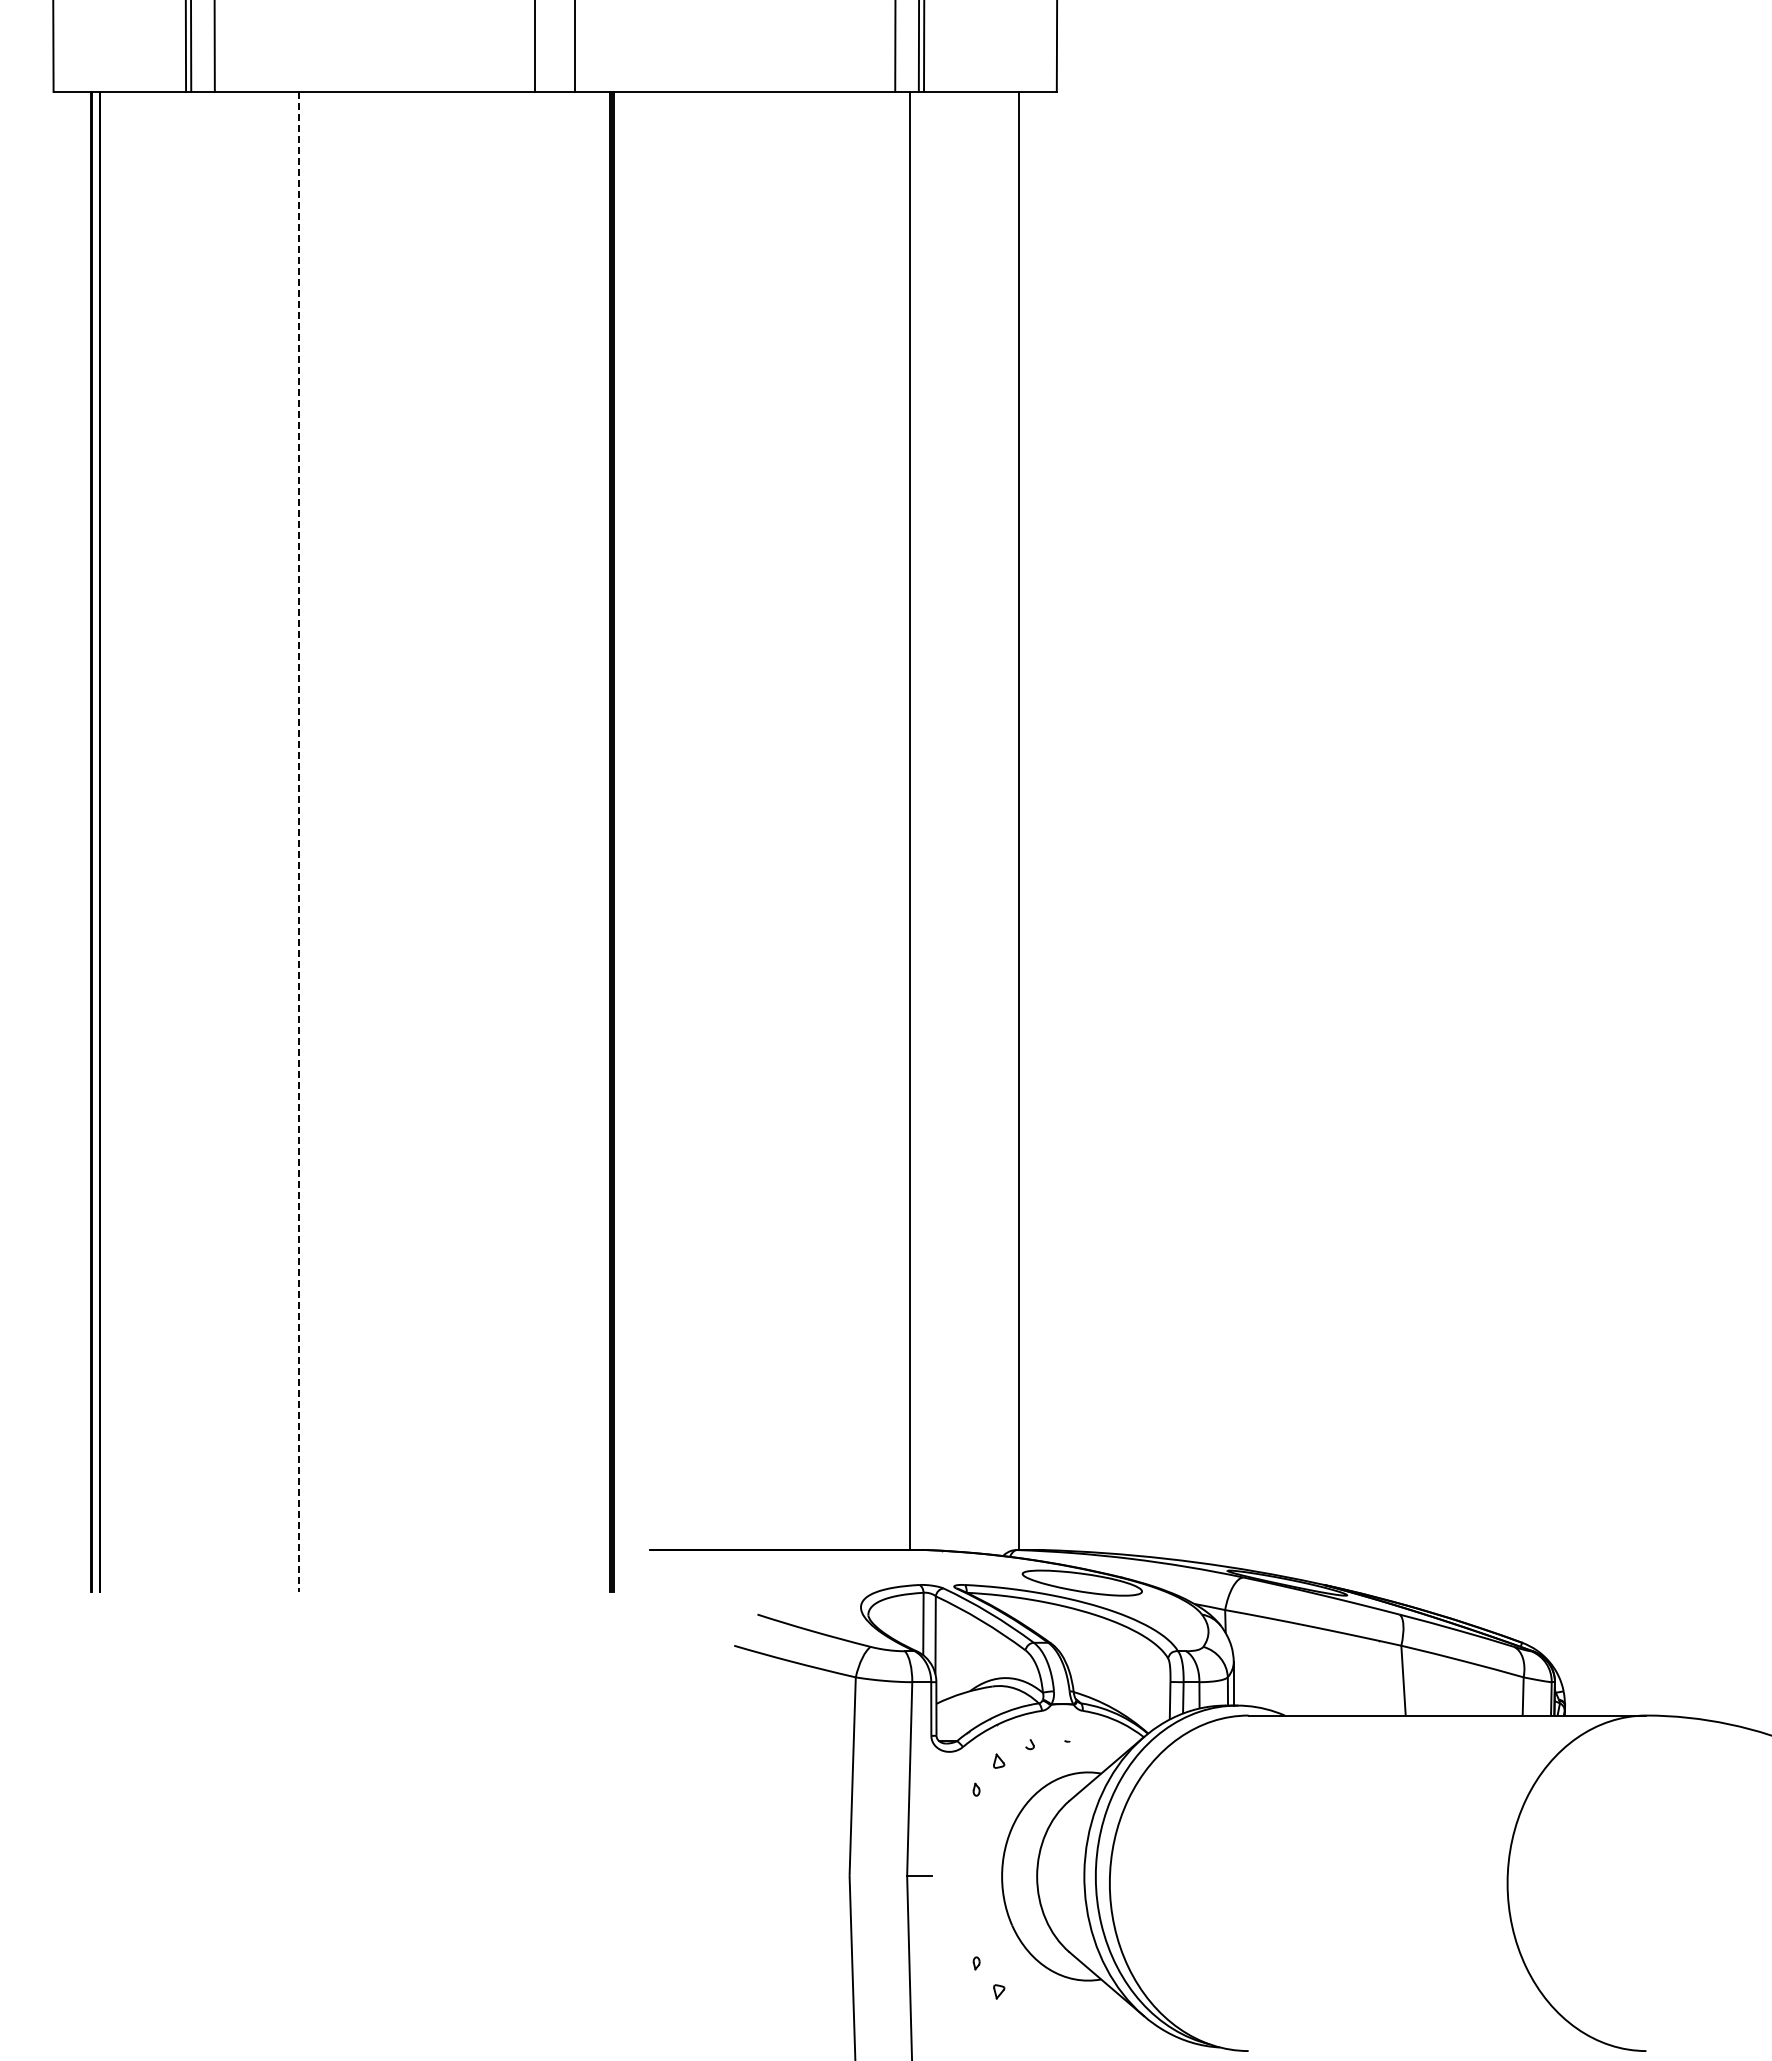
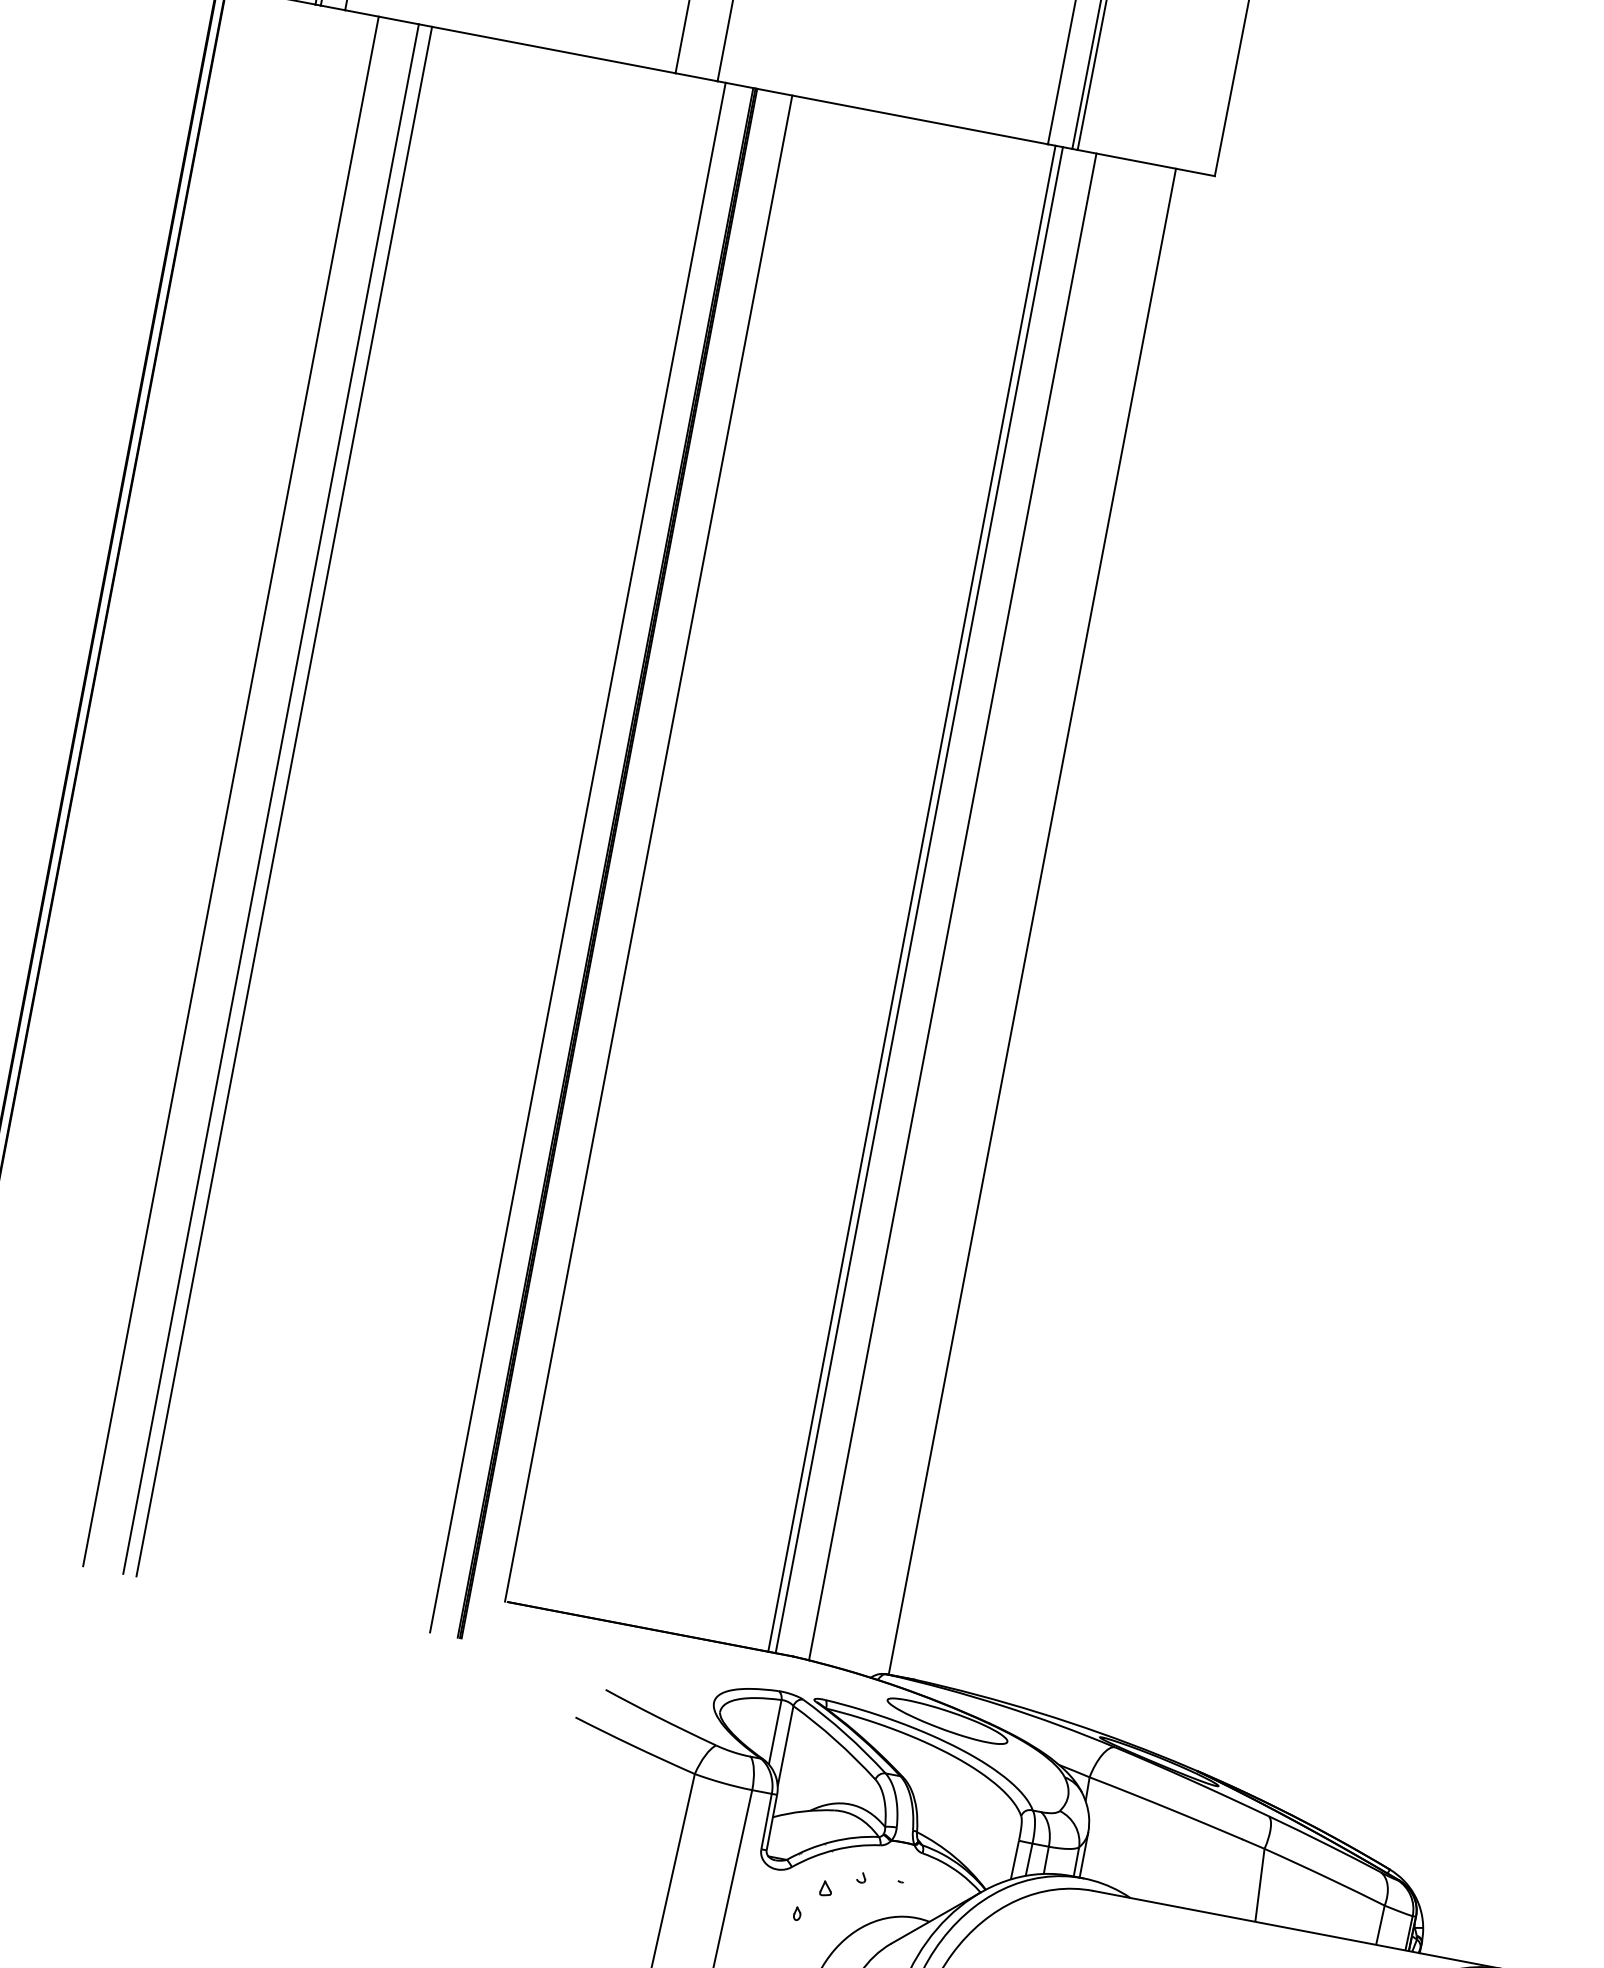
line: (647, 821) -> (648, 848), added
line: (902, 821) -> (911, 899), added
line: (942, 821) -> (953, 907), added
line: (247, 842) -> (231, 791), added
line: (286, 842) -> (271, 799), added
line: (298, 842) -> (283, 801), dashed -> solid
line: (583, 842) -> (578, 858), added

